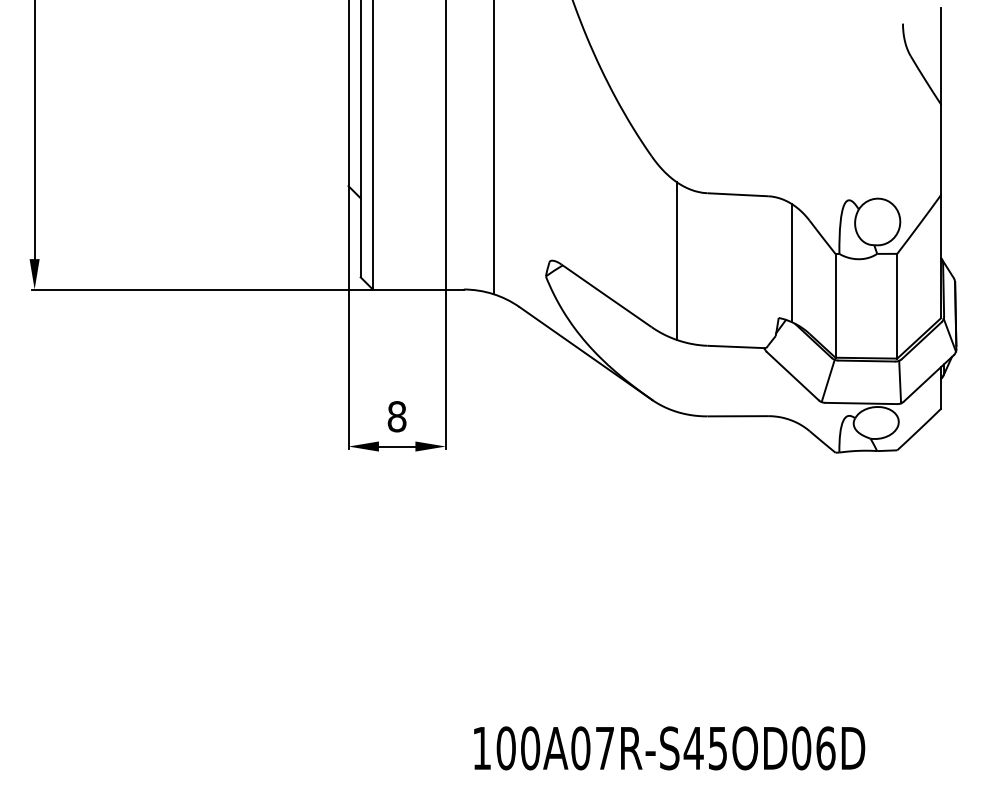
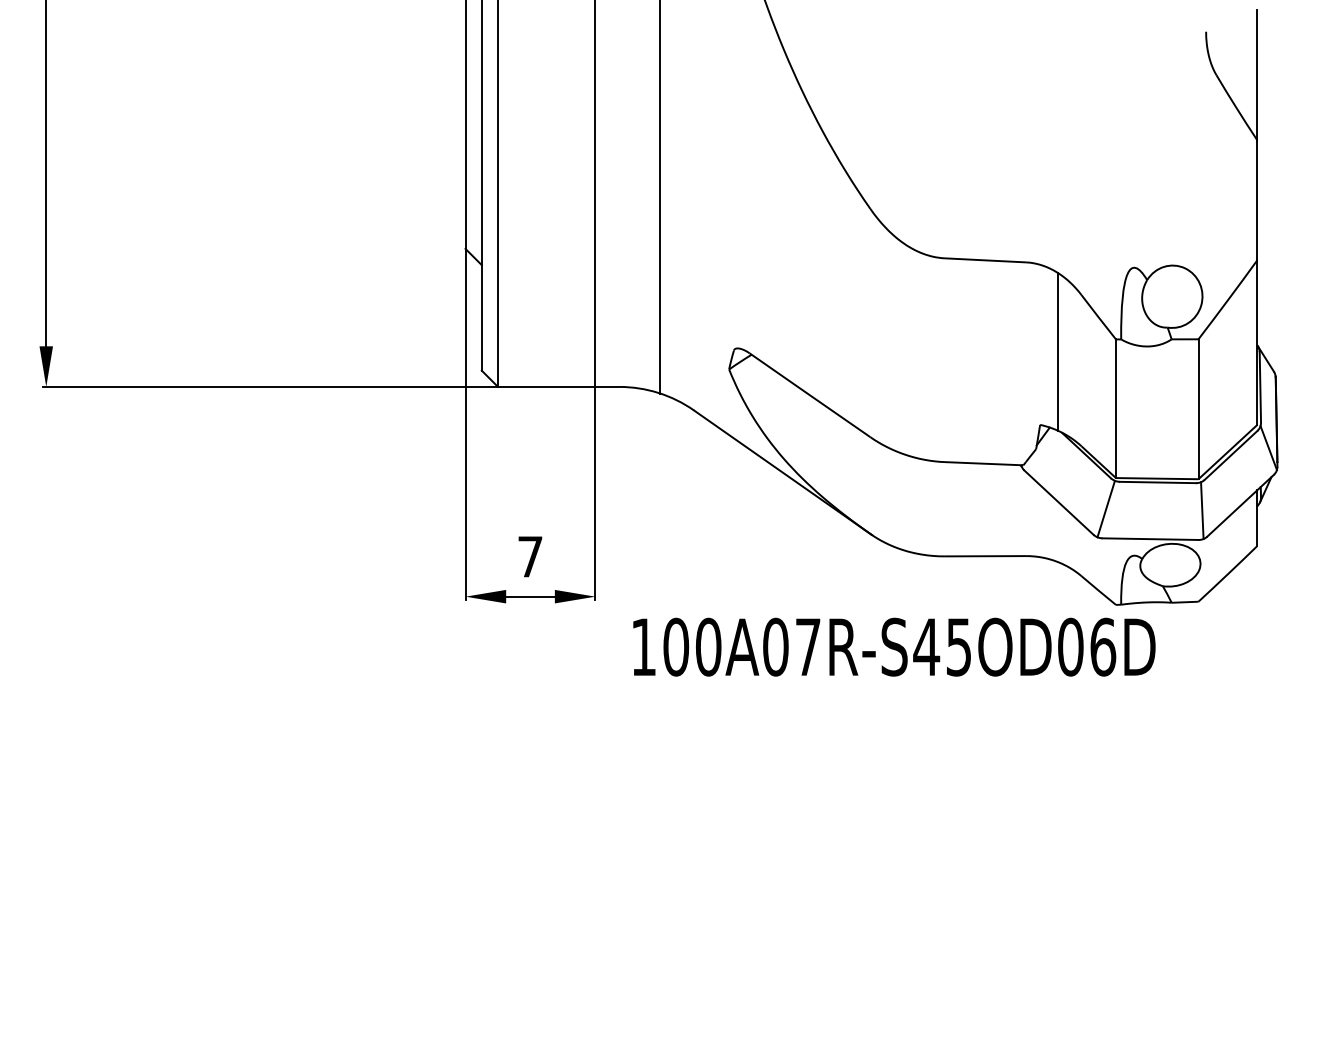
line: (676, 260) -> (903, 348), removed
text: (396, 416) -> (529, 556), 8 -> 7
text: (669, 748) -> (894, 647), moved

